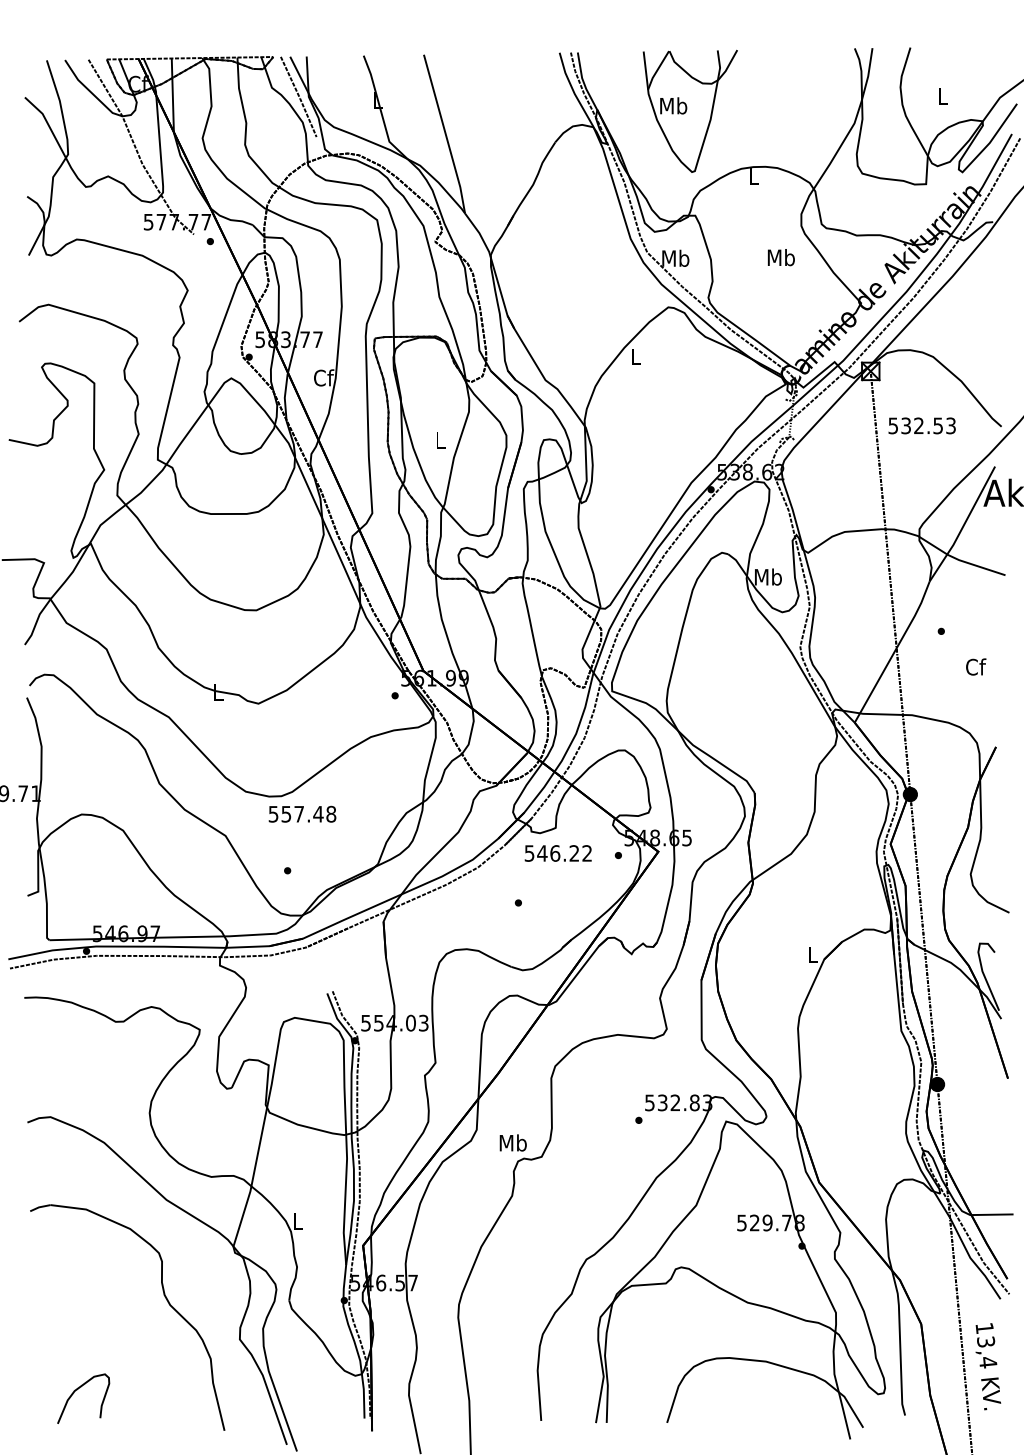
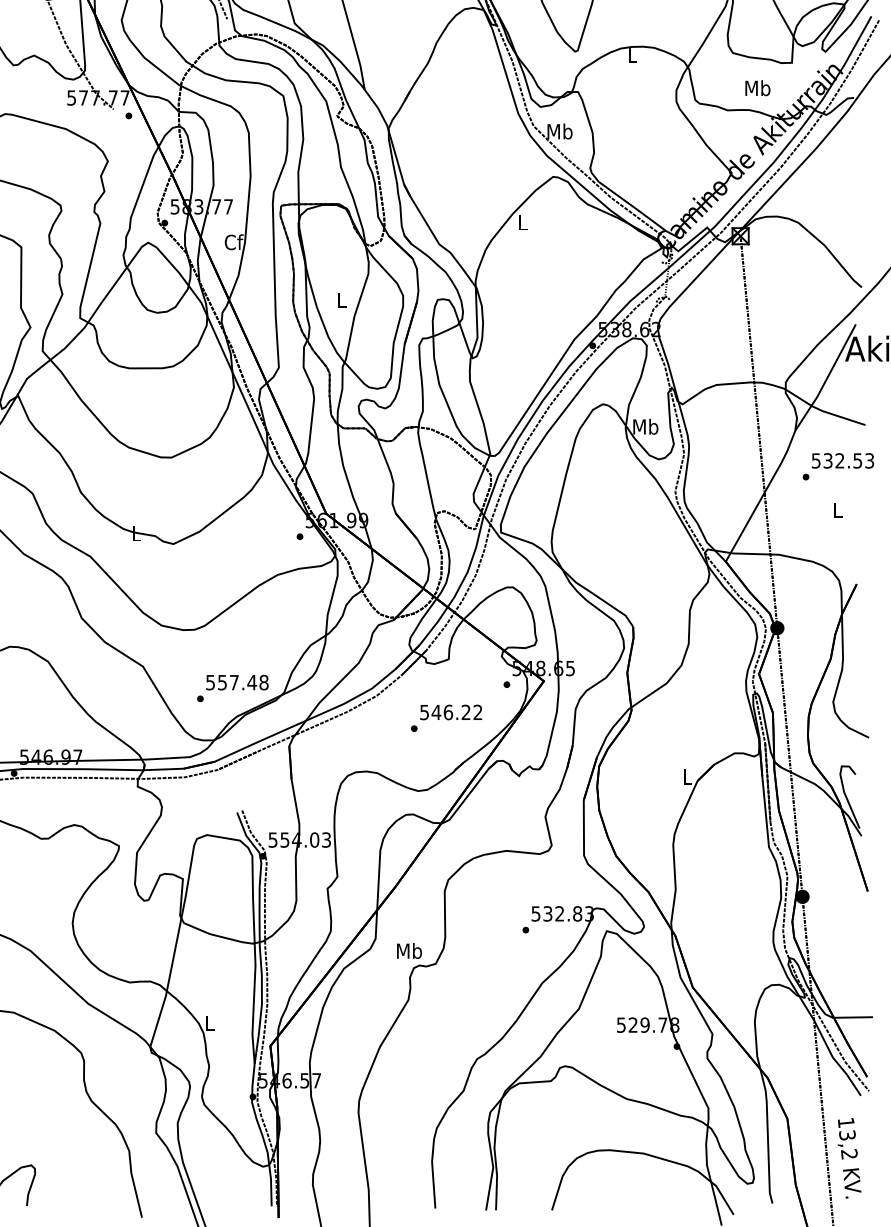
text: (781, 257) -> (758, 88), moved
text: (921, 425) -> (842, 460), moved
text: (976, 666) -> (838, 509), Cf -> L
text: (302, 813) -> (237, 681), moved
text: (557, 853) -> (450, 712), moved
text: (988, 1362) -> (849, 1154), 13,4 -> 13,2

